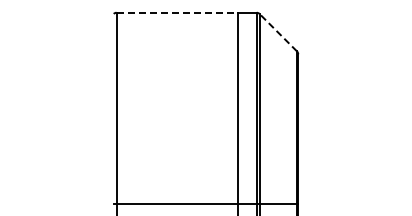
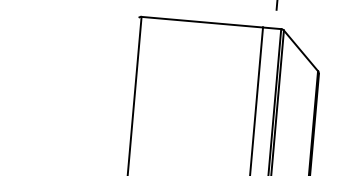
line: (177, 12) -> (202, 21), dashed -> solid
line: (278, 32) -> (301, 50), dashed -> solid

